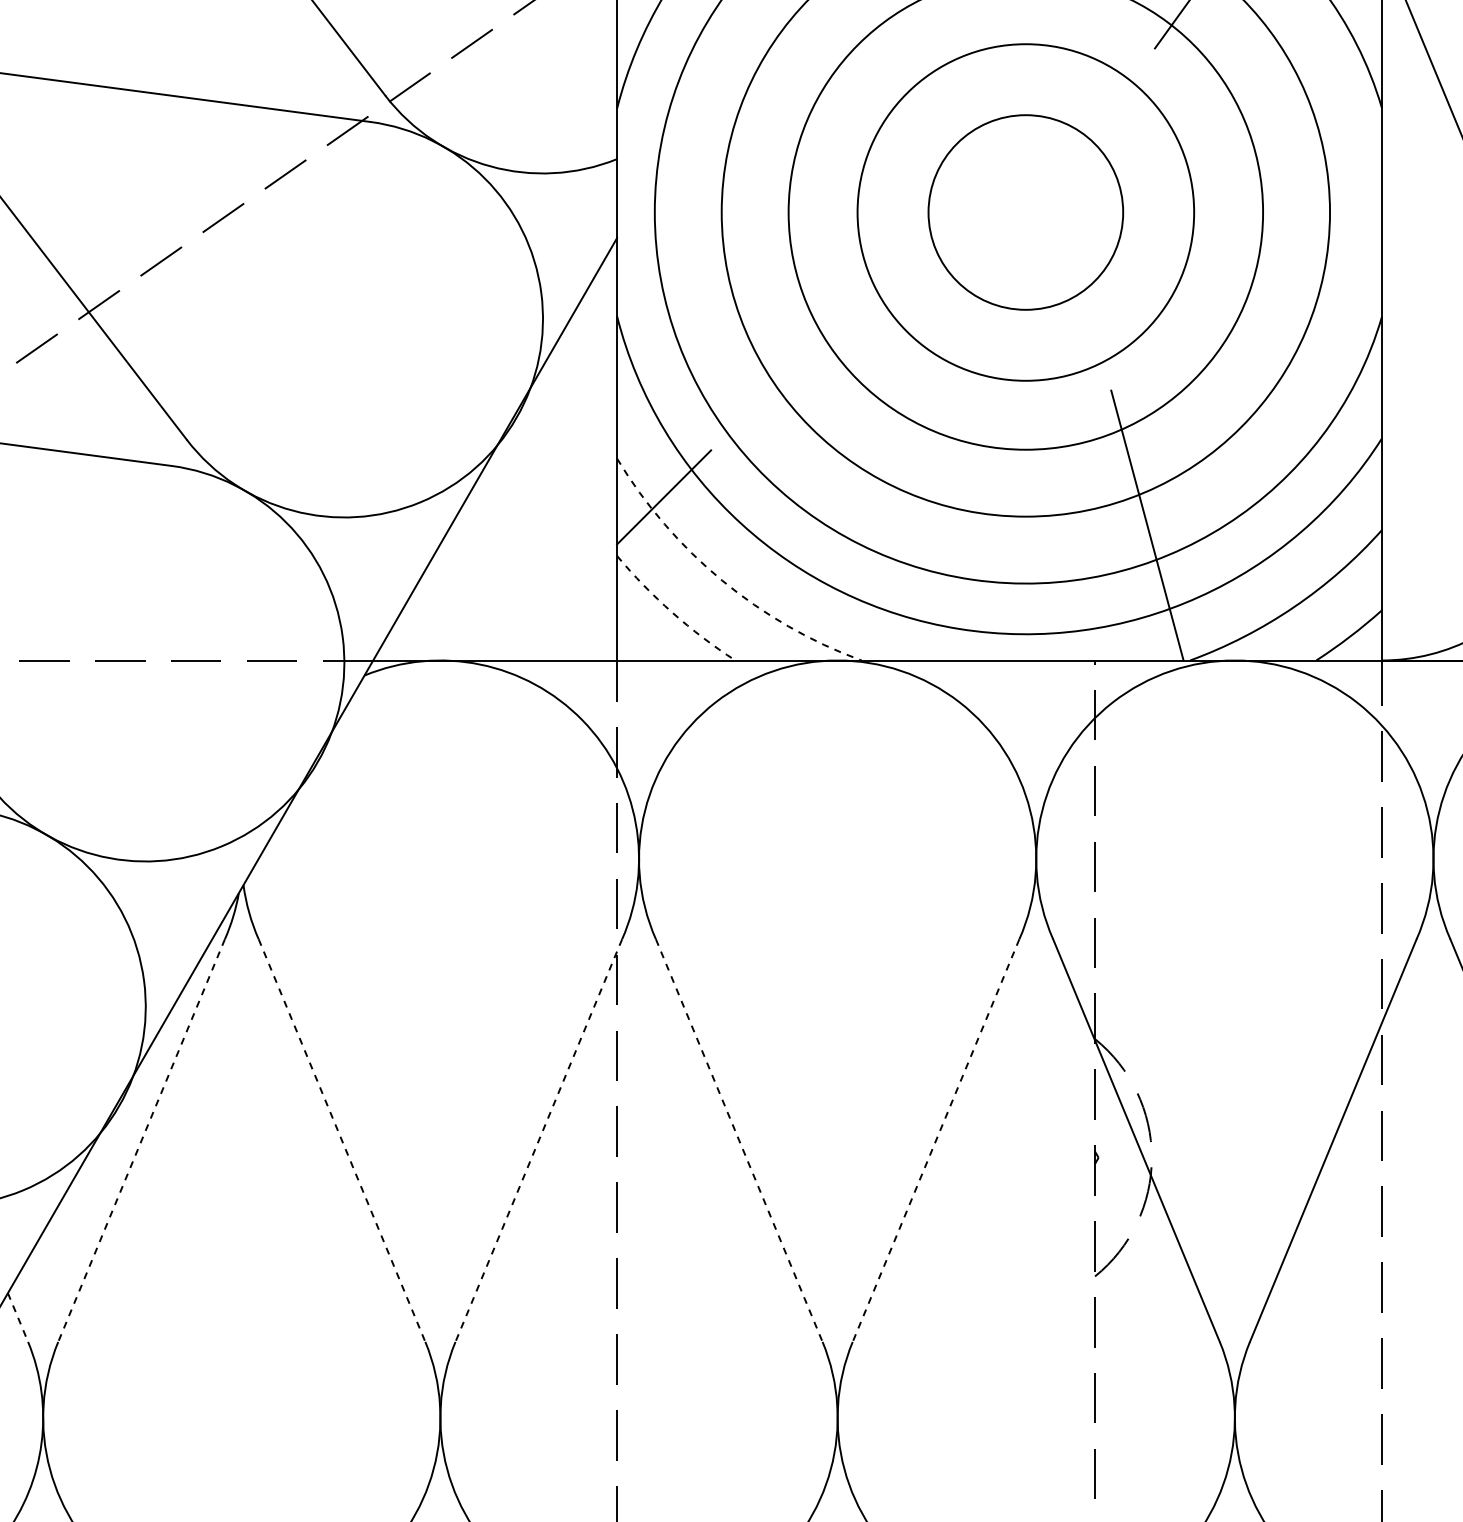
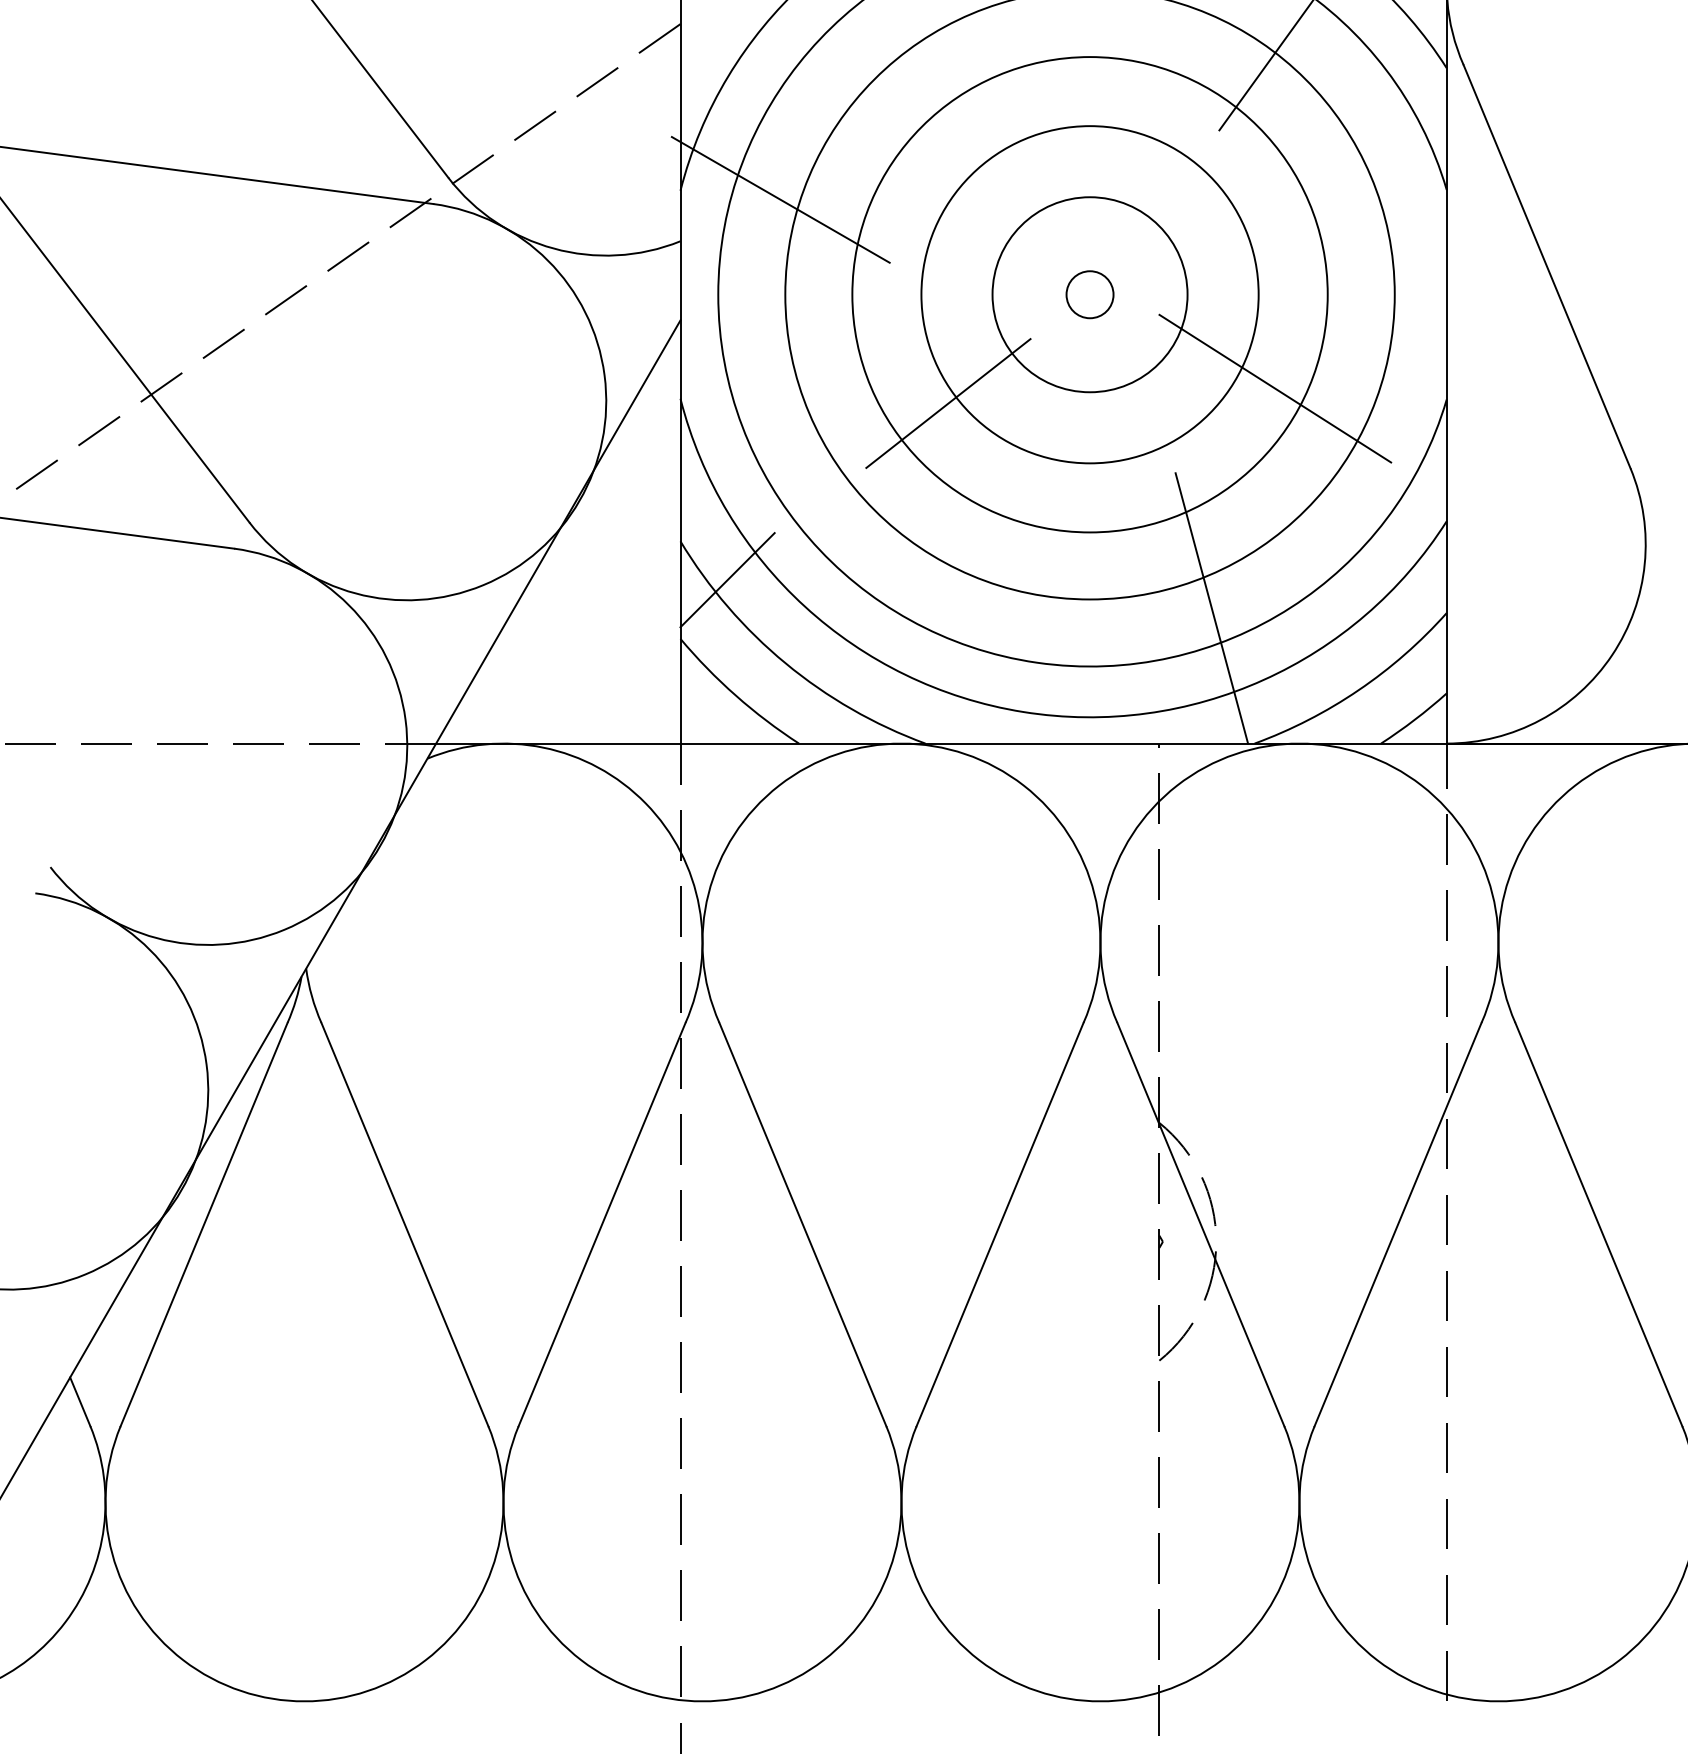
line: (716, 117) -> (780, 199), added
circle: (1025, 212) -> (1089, 294), added
line: (1210, 306) -> (1275, 388), added
line: (884, 321) -> (948, 403), added
arc: (721, 580) -> (785, 663), dashed -> solid
arc: (671, 612) -> (735, 695), dashed -> solid
line: (141, 1141) -> (203, 1225), dashed -> solid
line: (342, 1141) -> (405, 1225), dashed -> solid
line: (538, 1141) -> (601, 1225), dashed -> solid
line: (739, 1141) -> (803, 1225), dashed -> solid
line: (935, 1141) -> (999, 1225), dashed -> solid
line: (18, 1318) -> (80, 1402), dashed -> solid

